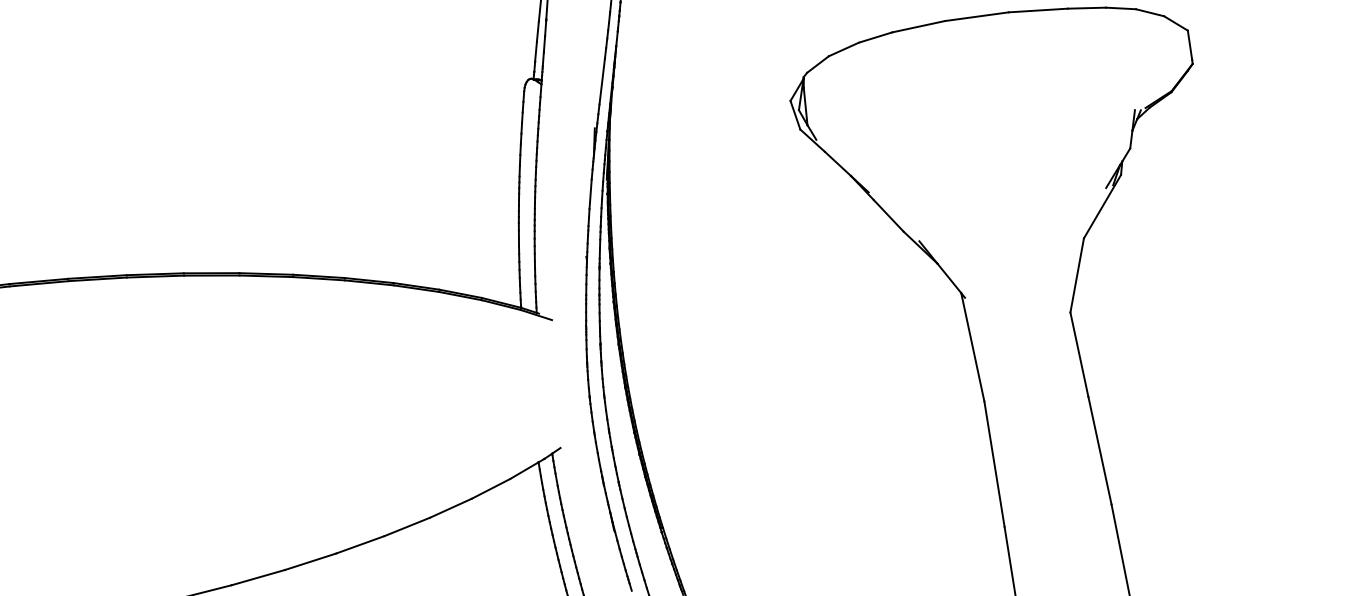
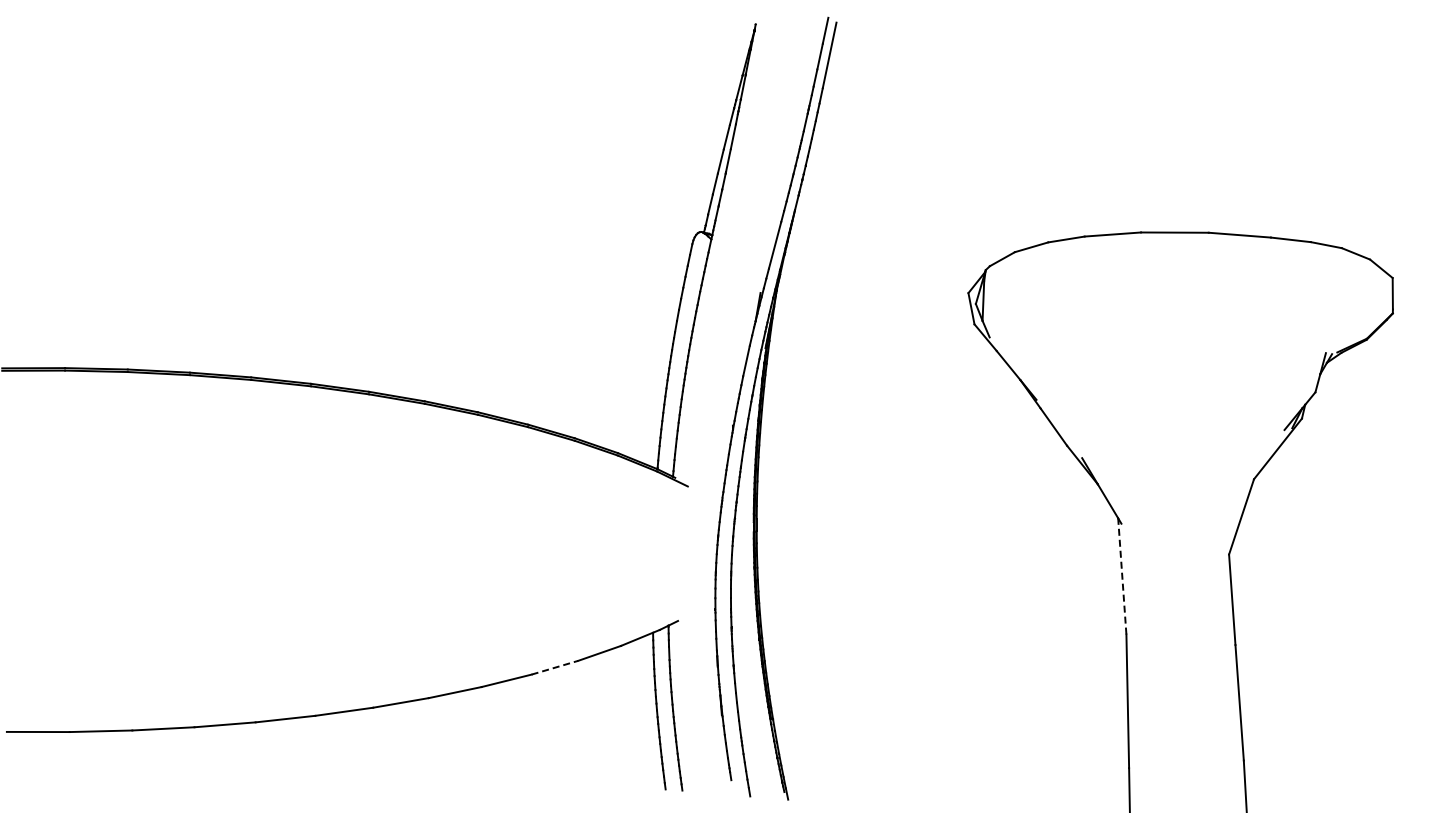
line: (972, 346) -> (1122, 575), solid -> dashed
line: (451, 507) -> (555, 667), solid -> dashed

